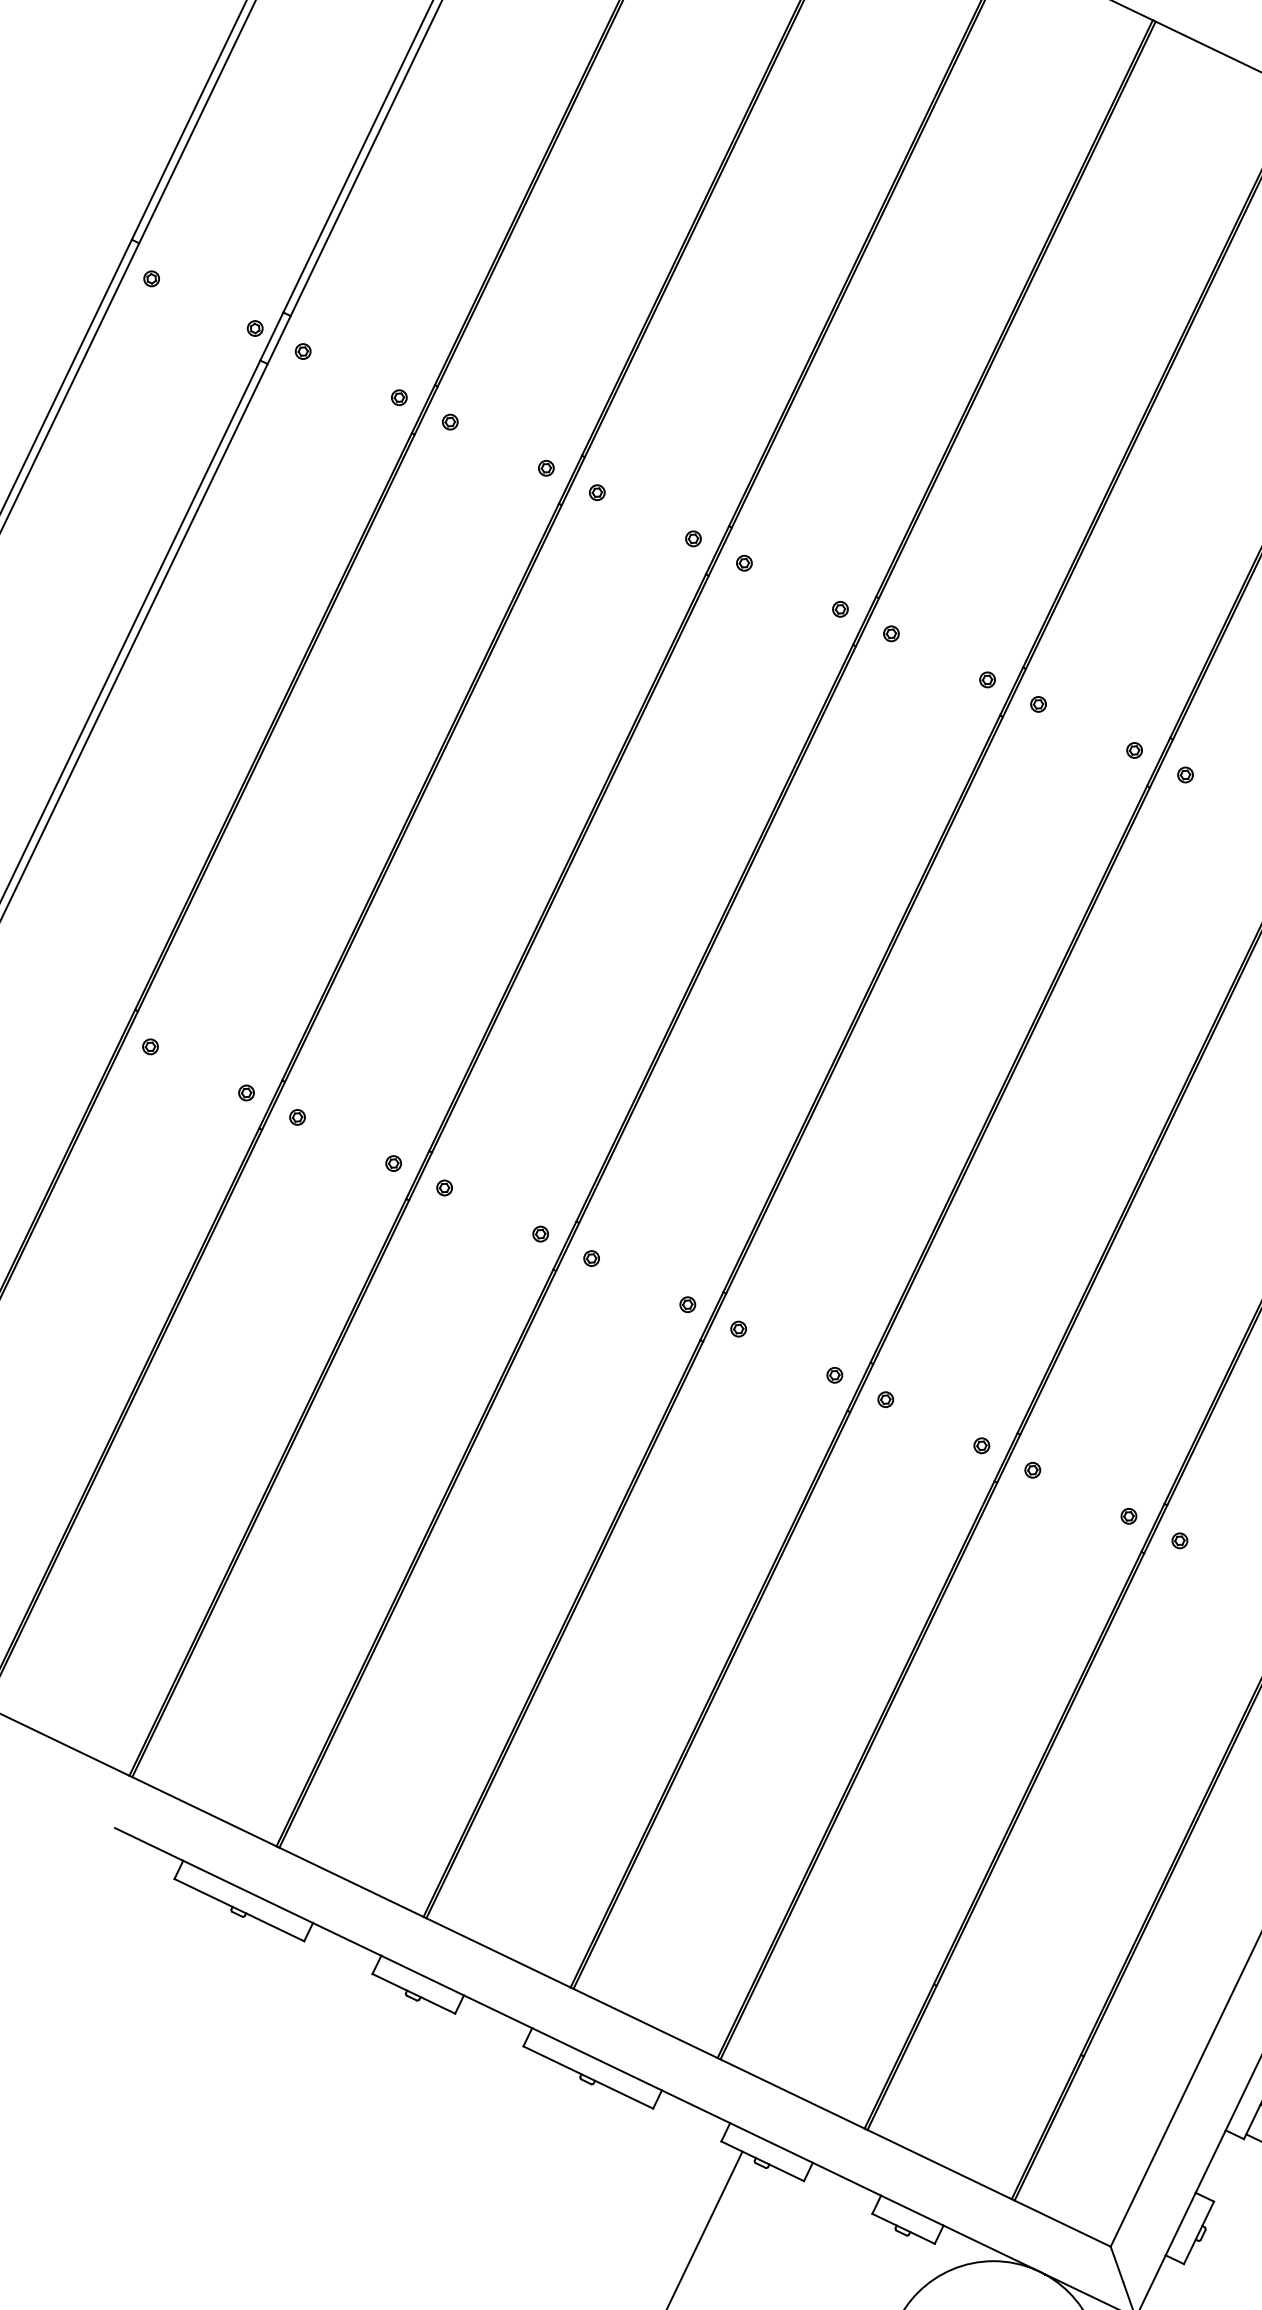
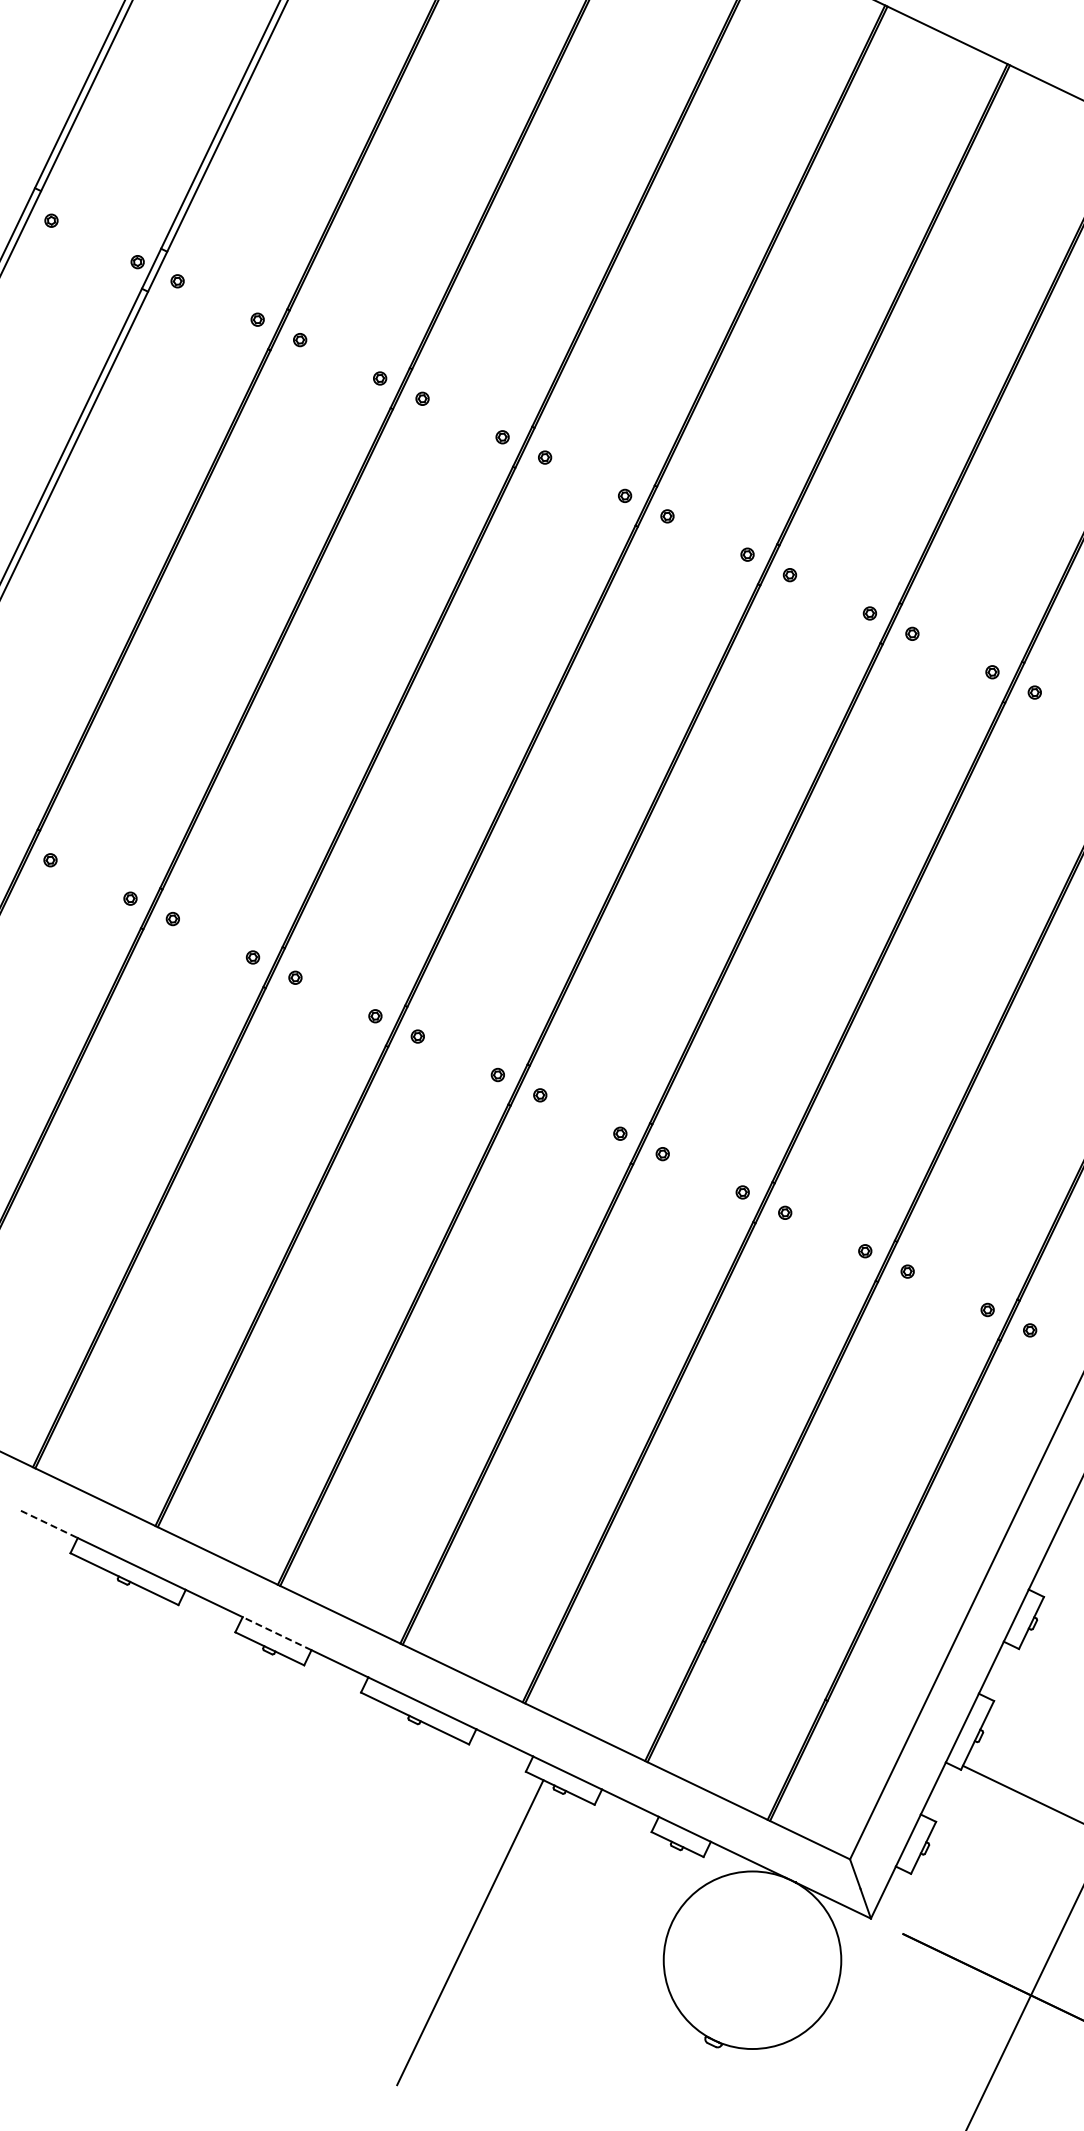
line: (149, 1844) -> (49, 1524), solid -> dashed
line: (421, 1975) -> (276, 1633), solid -> dashed

